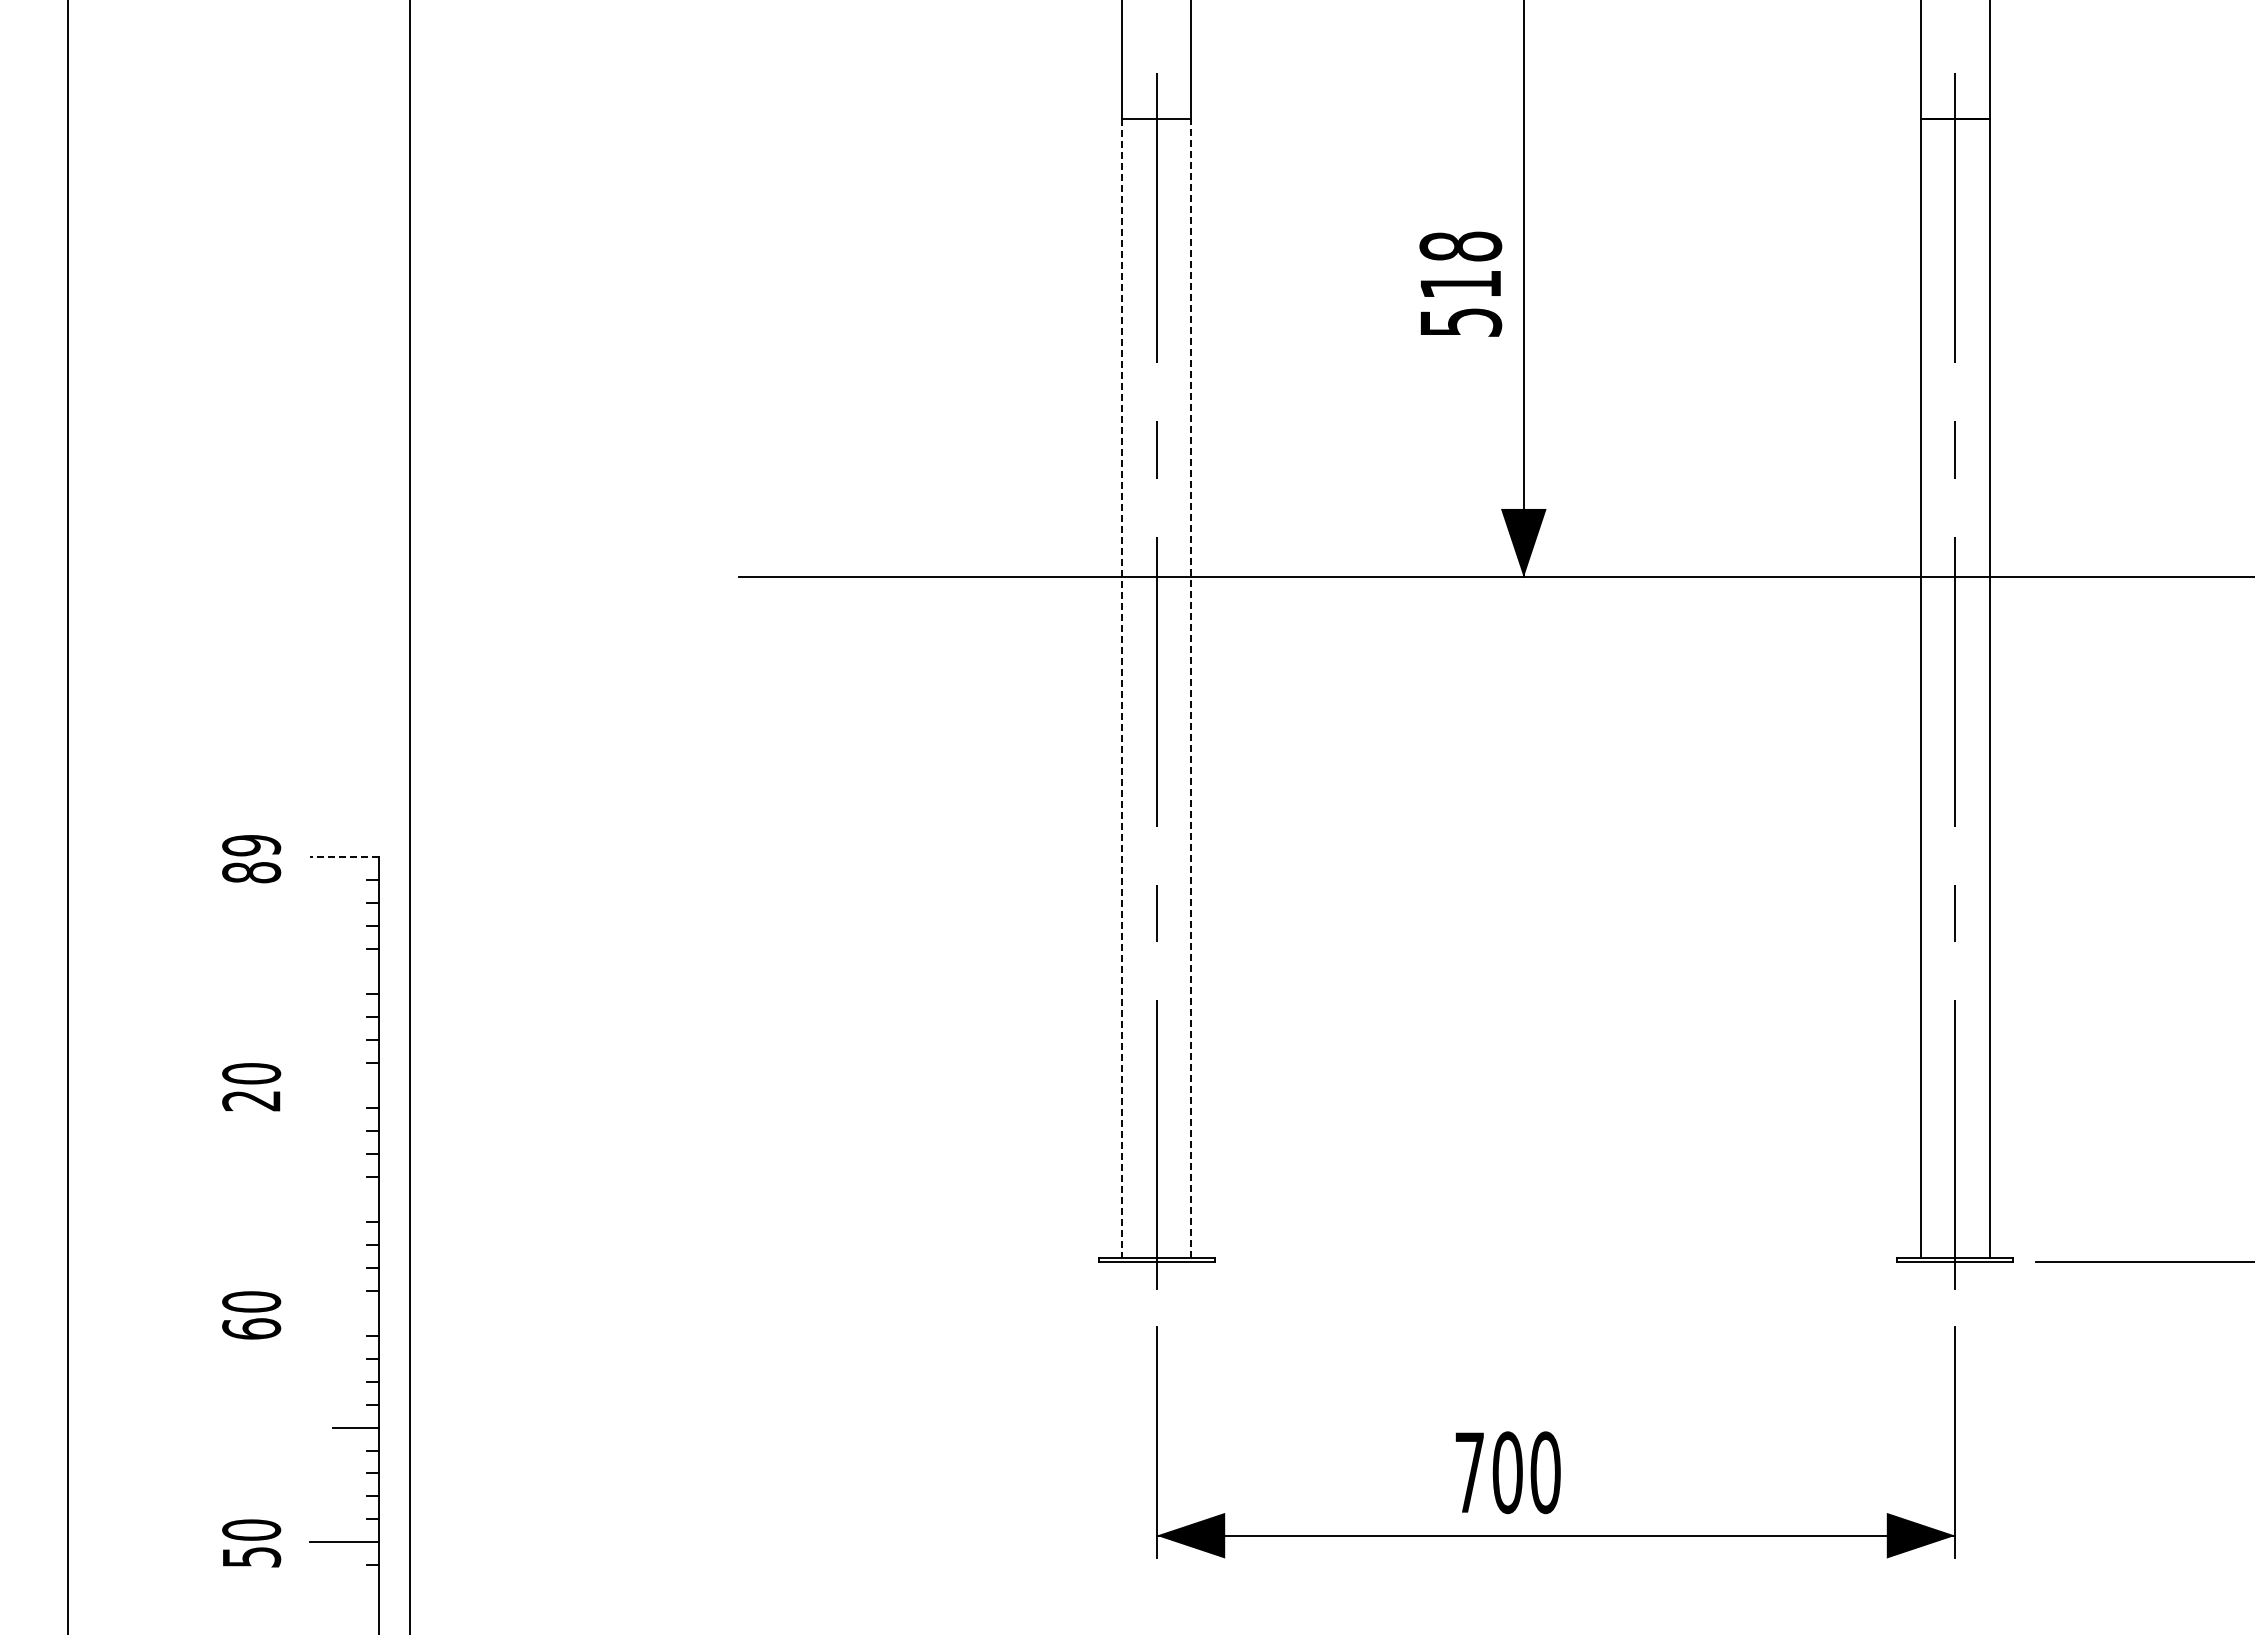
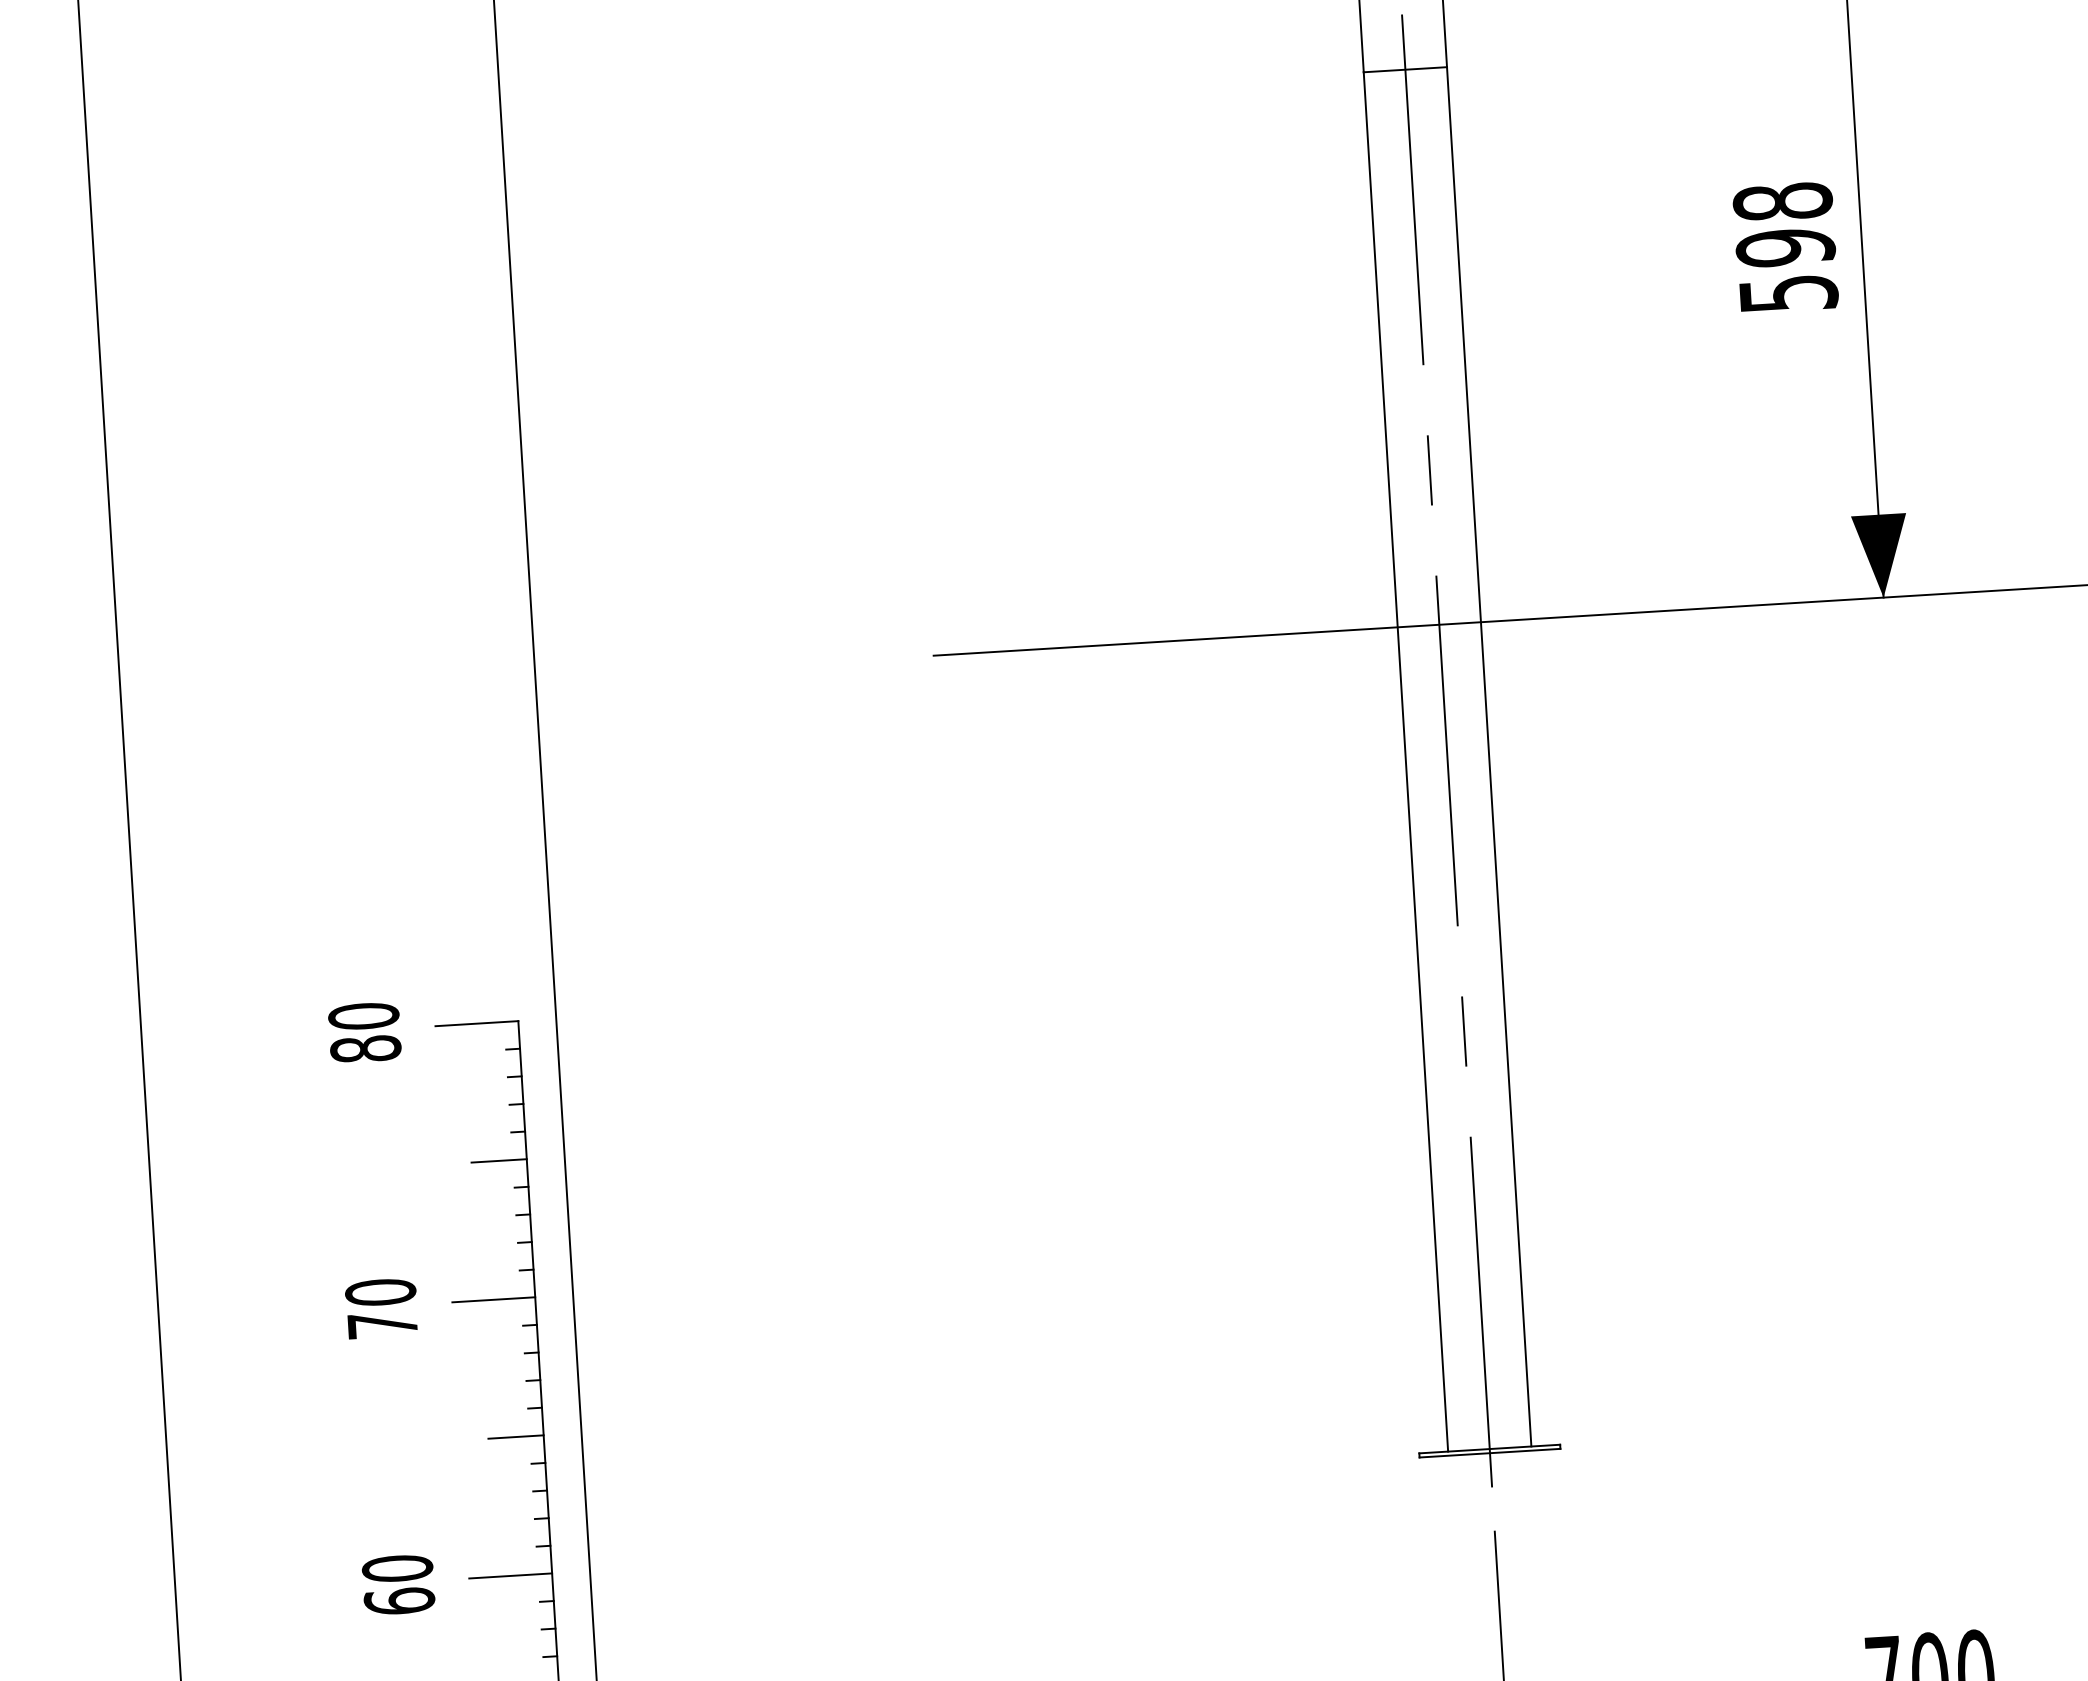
text: (1460, 284) -> (1785, 247), 518 -> 598
line: (1122, 688) -> (1406, 761), dashed -> solid
line: (1191, 688) -> (1489, 756), dashed -> solid
text: (251, 845) -> (363, 1016), 89 -> 80
line: (343, 857) -> (475, 1023), dashed -> solid
line: (355, 971) -> (498, 1161), added
line: (344, 1085) -> (493, 1299), added
text: (251, 1101) -> (382, 1326), 20 -> 70
line: (355, 1199) -> (515, 1436), added
line: (344, 1313) -> (510, 1575), added

